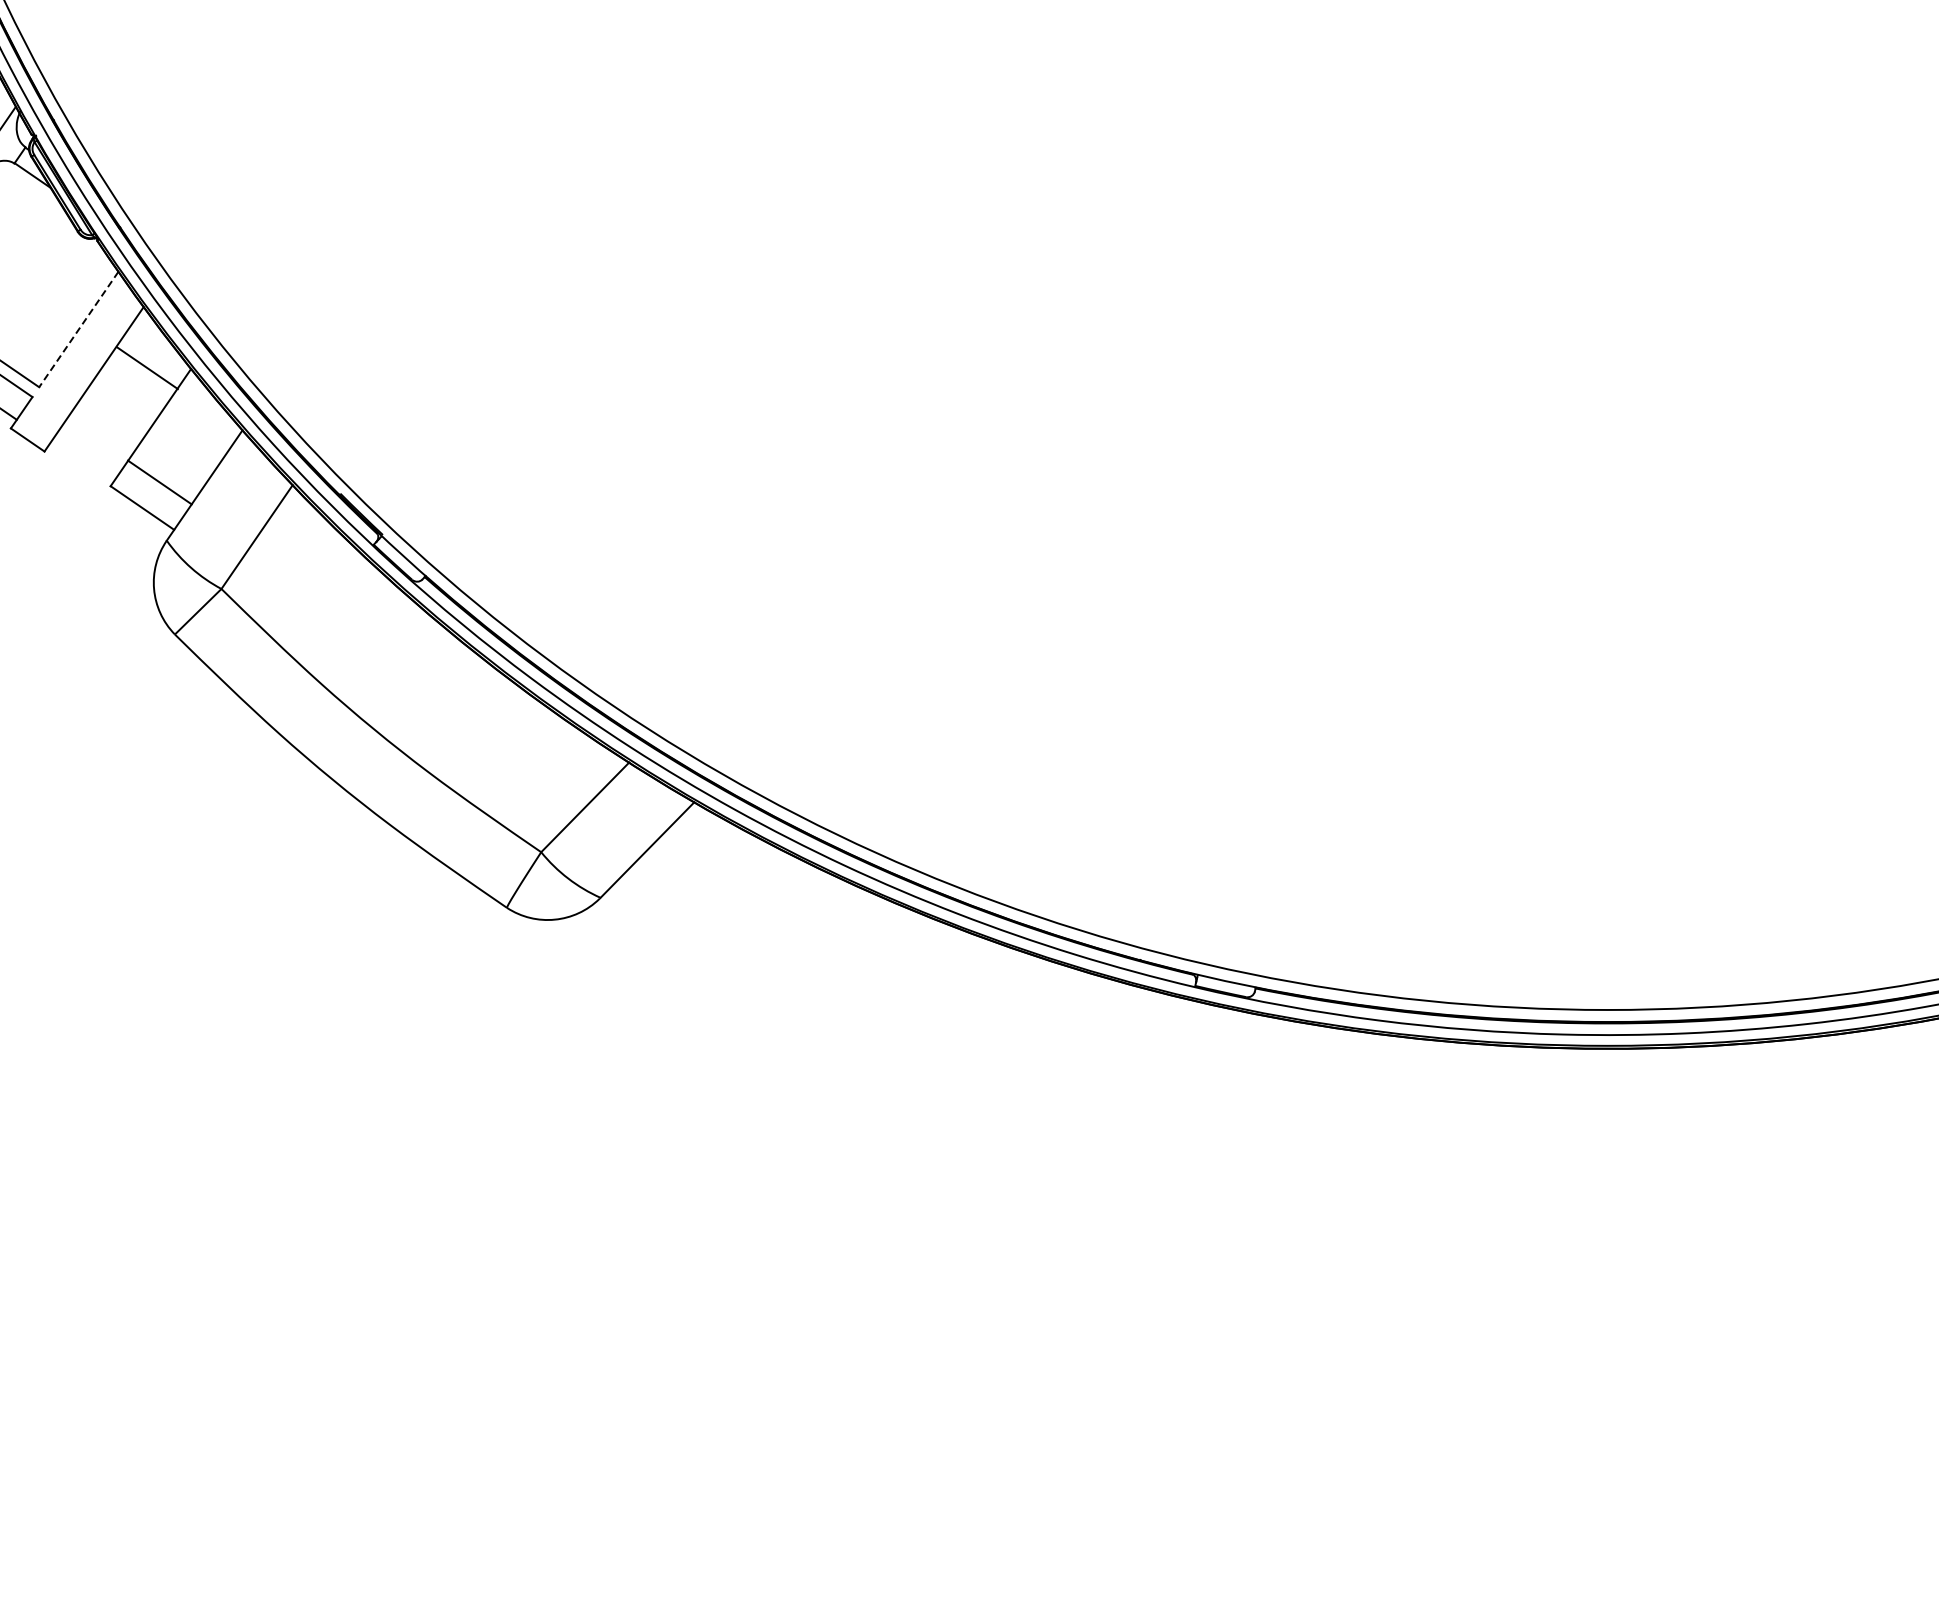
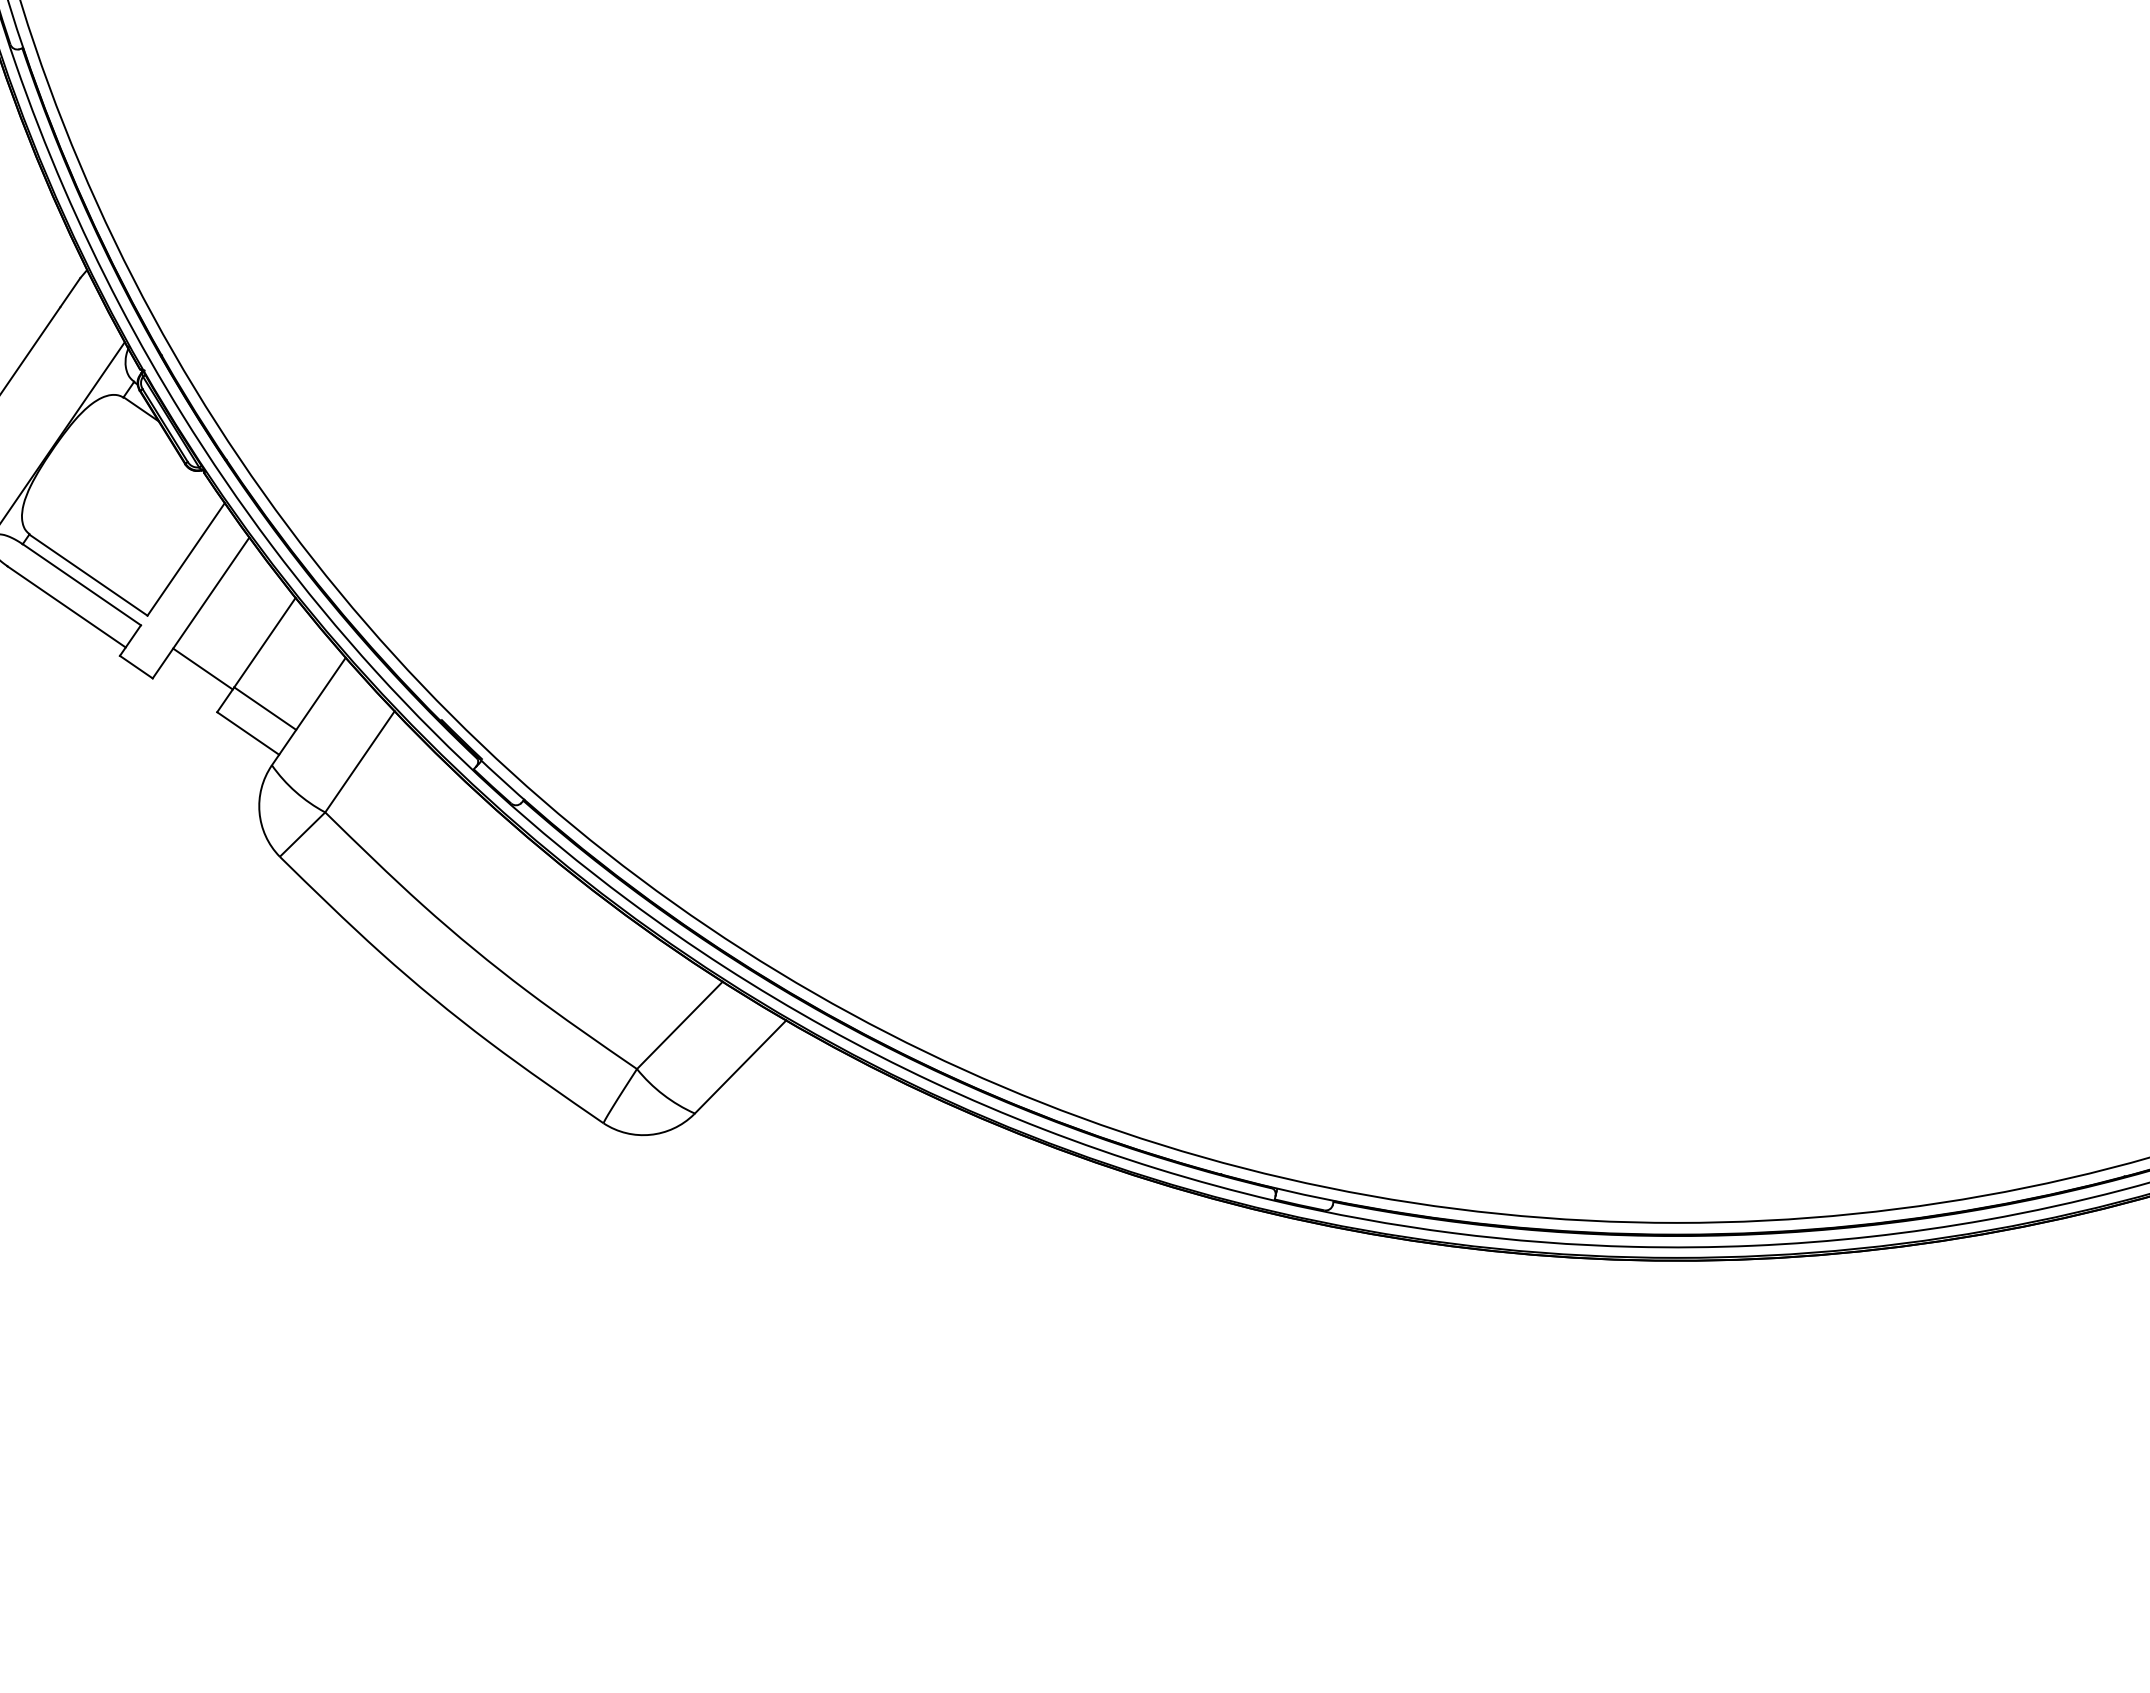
line: (78, 329) -> (185, 559), dashed -> solid
line: (146, 367) -> (202, 668), moved

